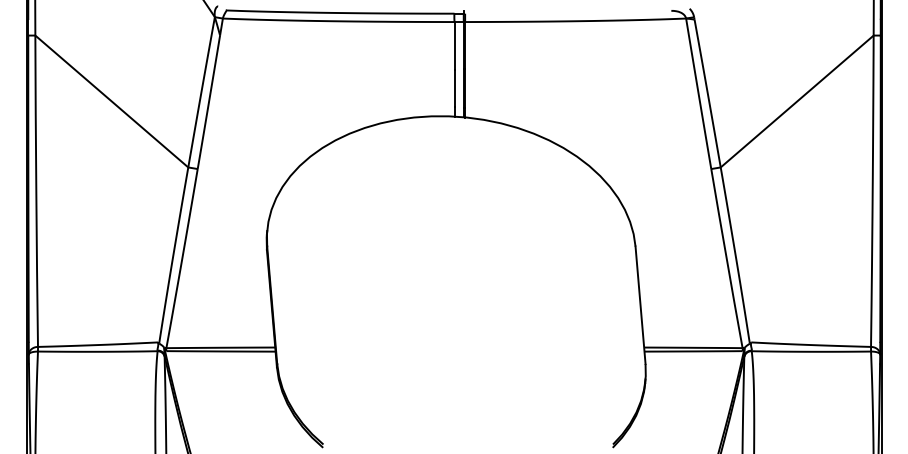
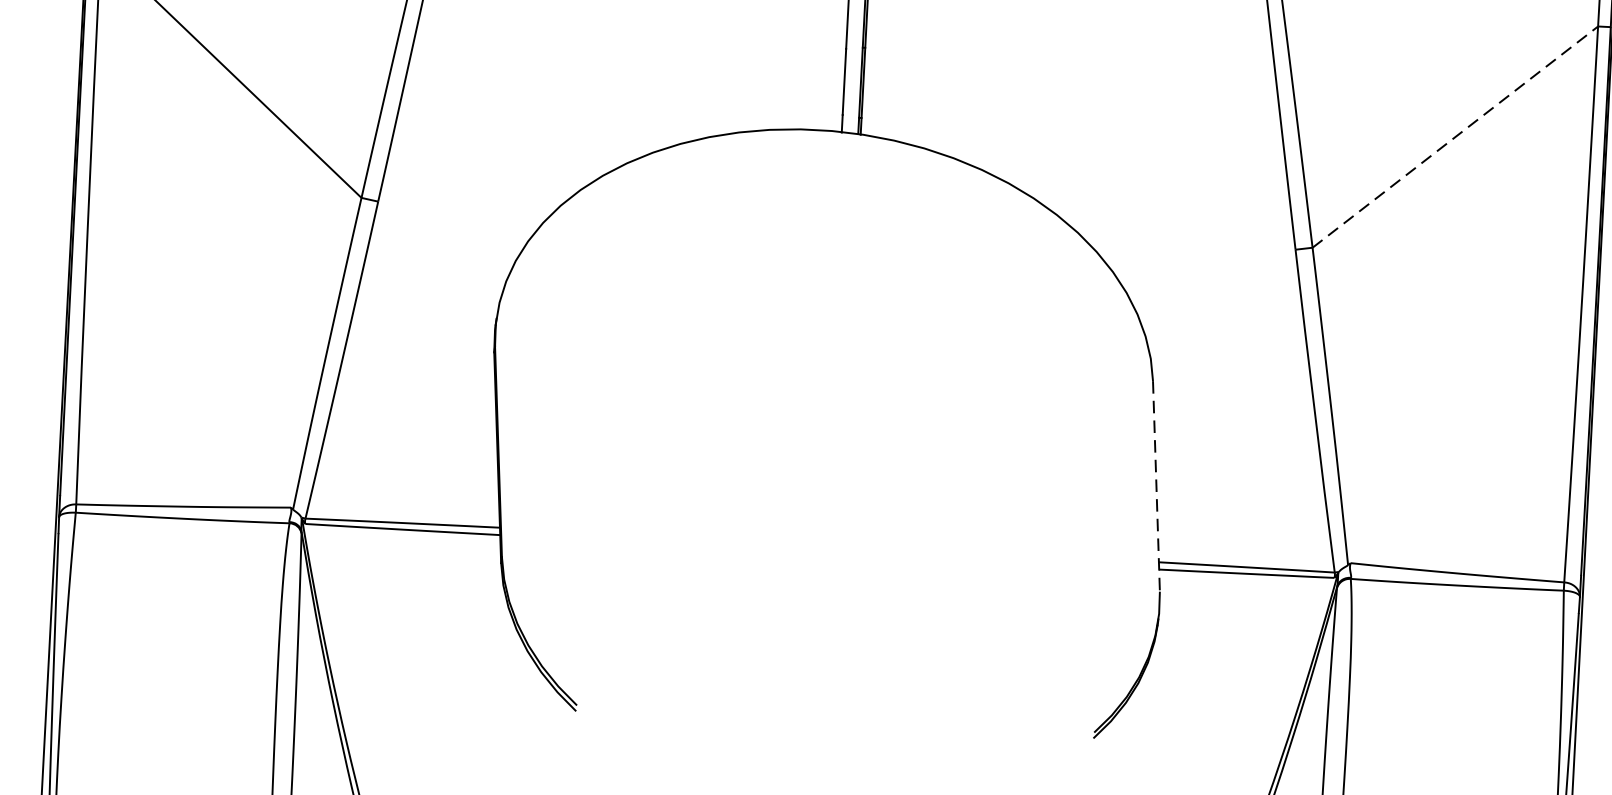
line: (797, 101) -> (1455, 137), solid -> dashed
line: (640, 305) -> (1156, 486), solid -> dashed

